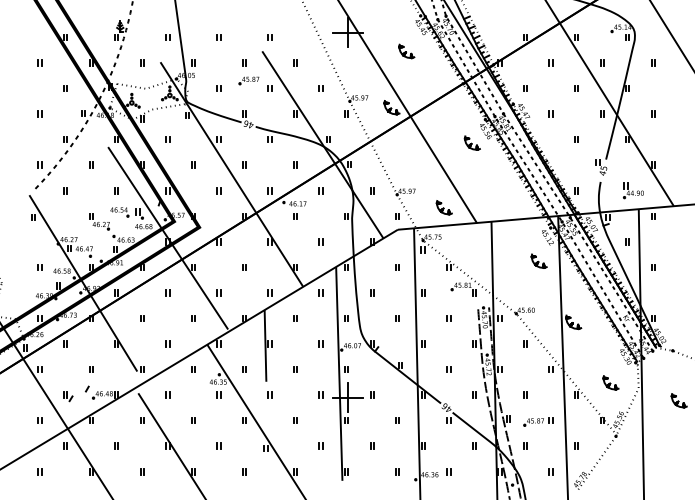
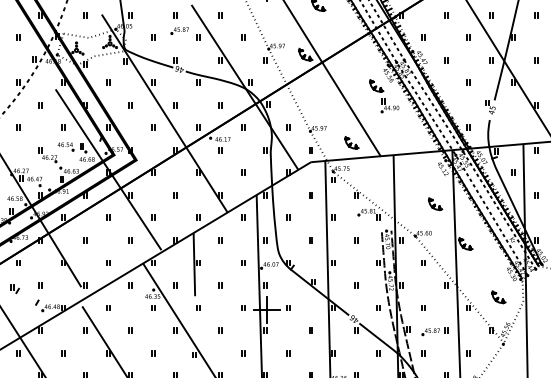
part: (633, 190) -> (390, 105), moved
part: (538, 260) -> (435, 203), moved
part: (68, 396) -> (15, 288), moved

